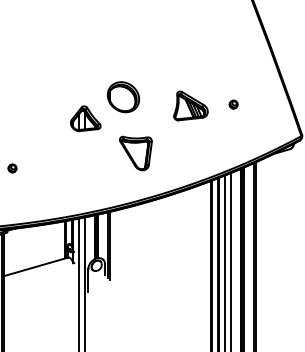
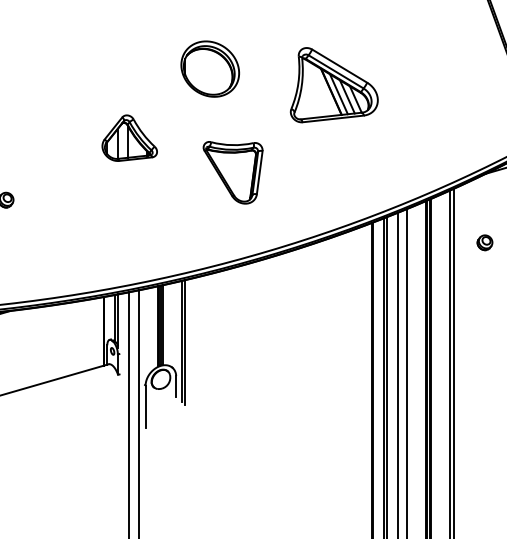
part: (233, 104) -> (484, 242), moved
part: (190, 105) -> (333, 84), size x1.4
part: (85, 118) -> (129, 137), moved

